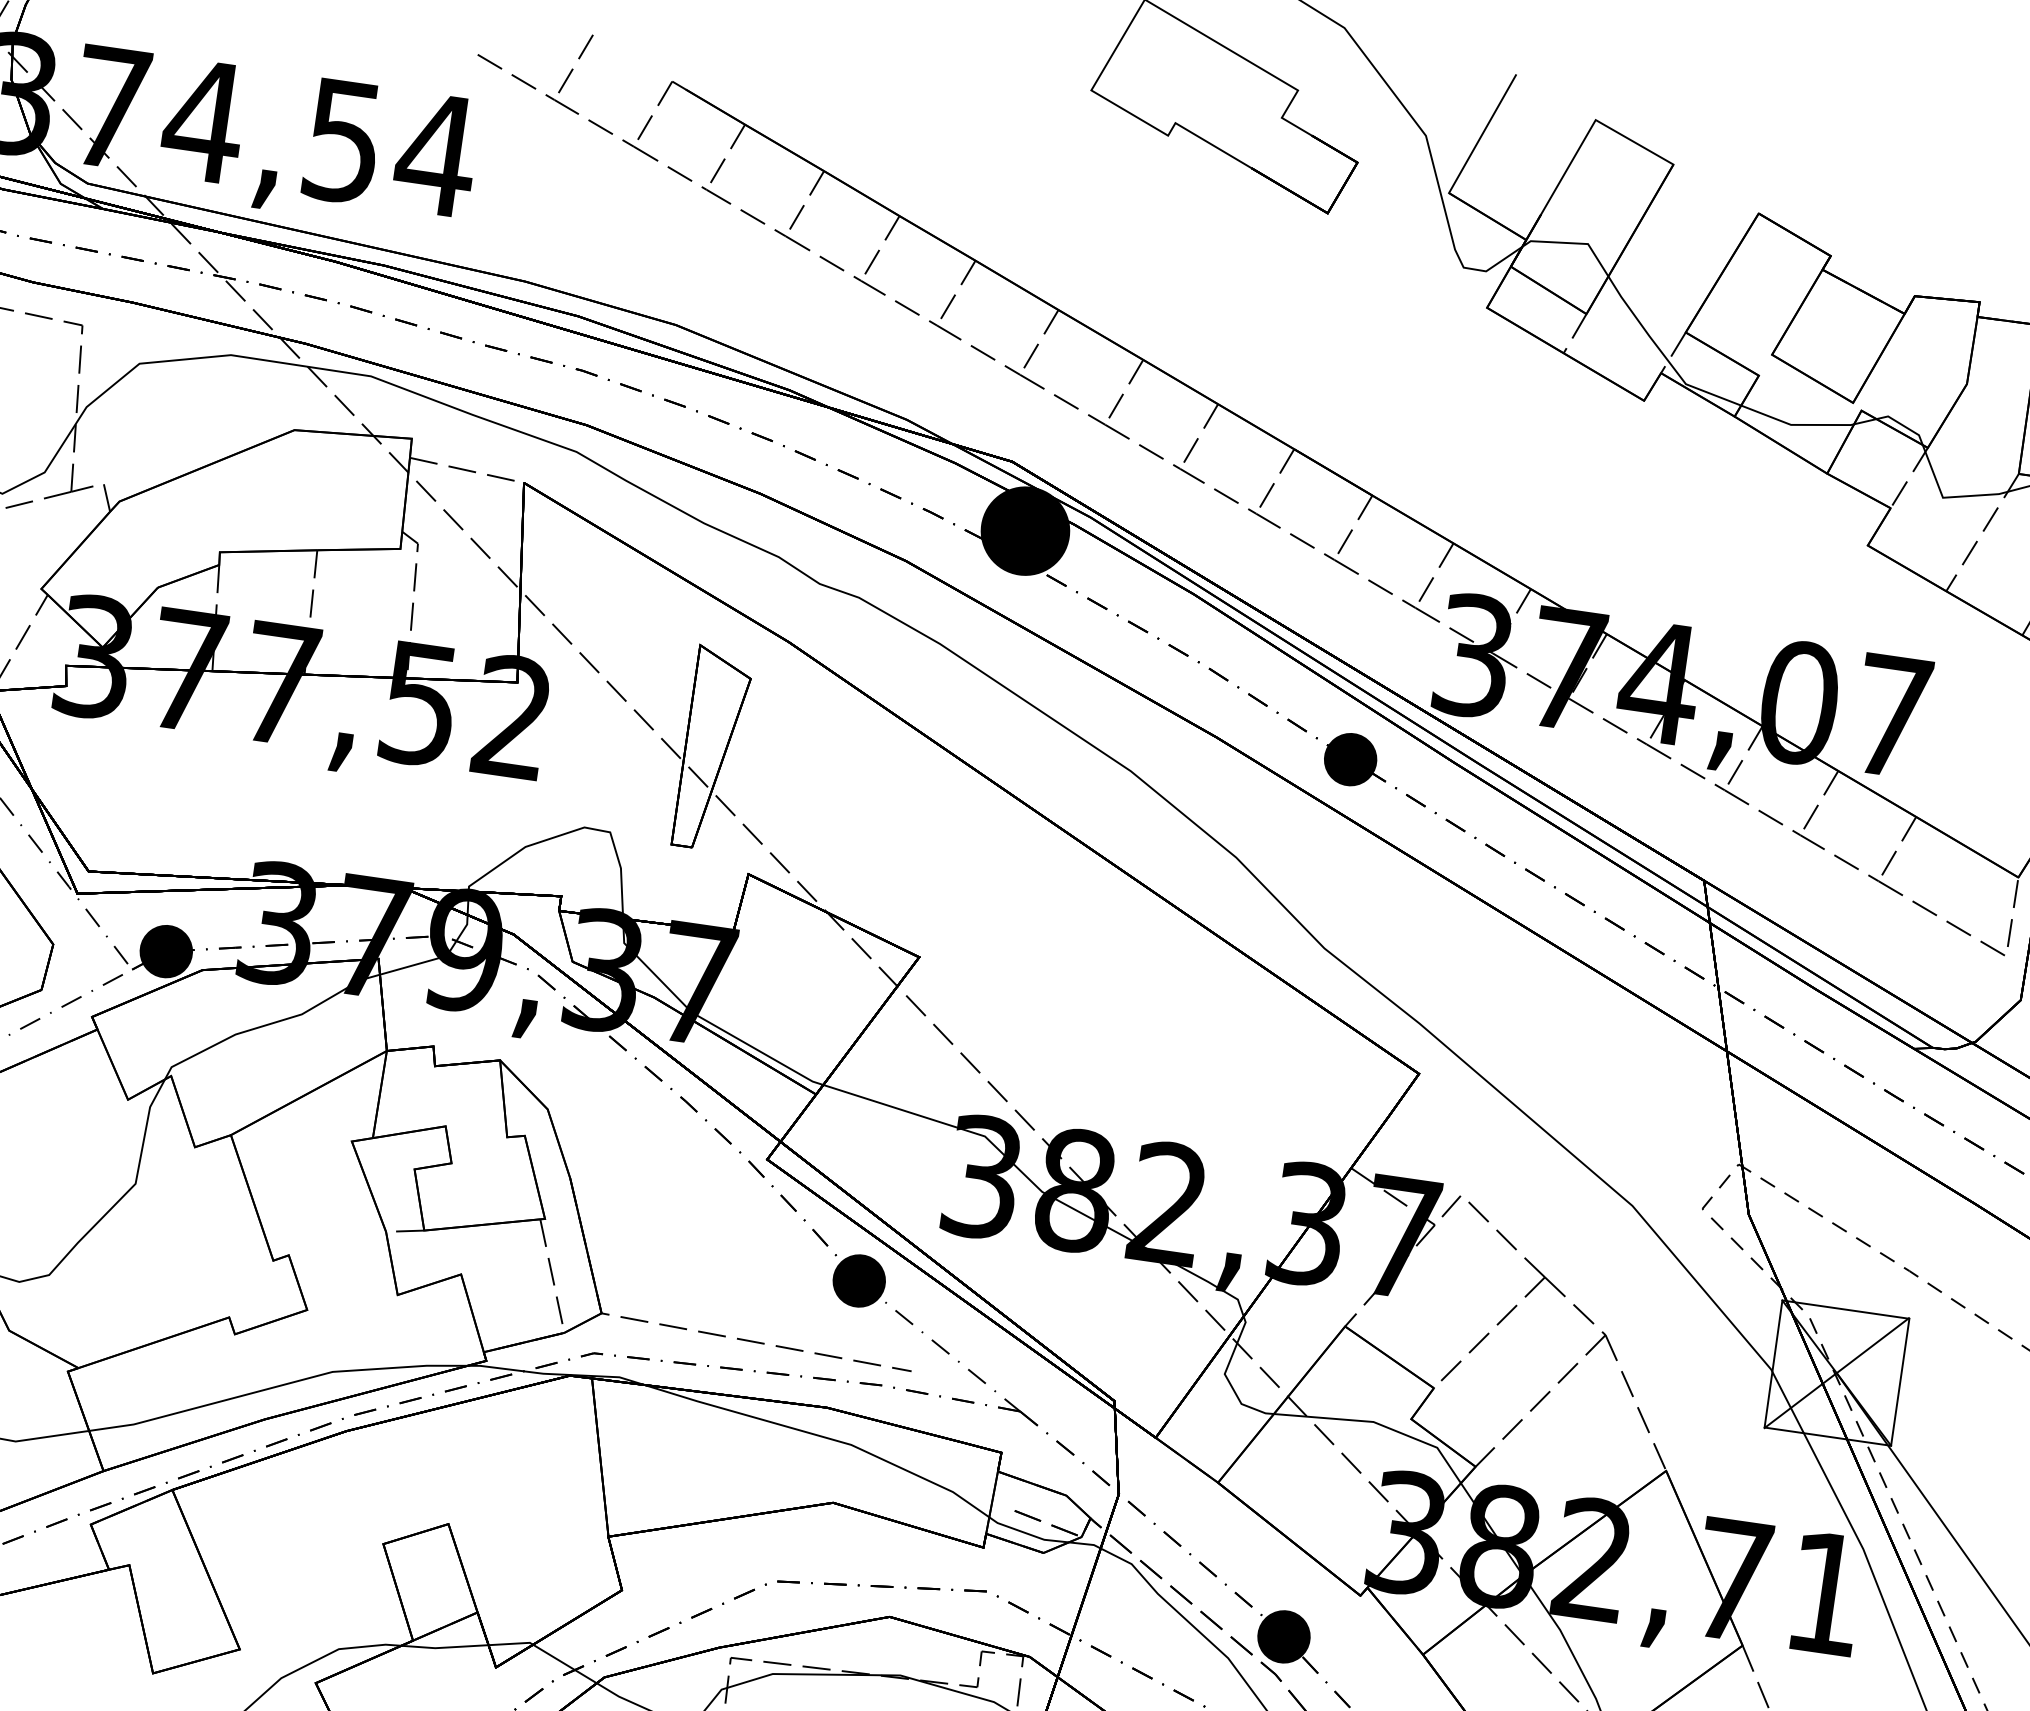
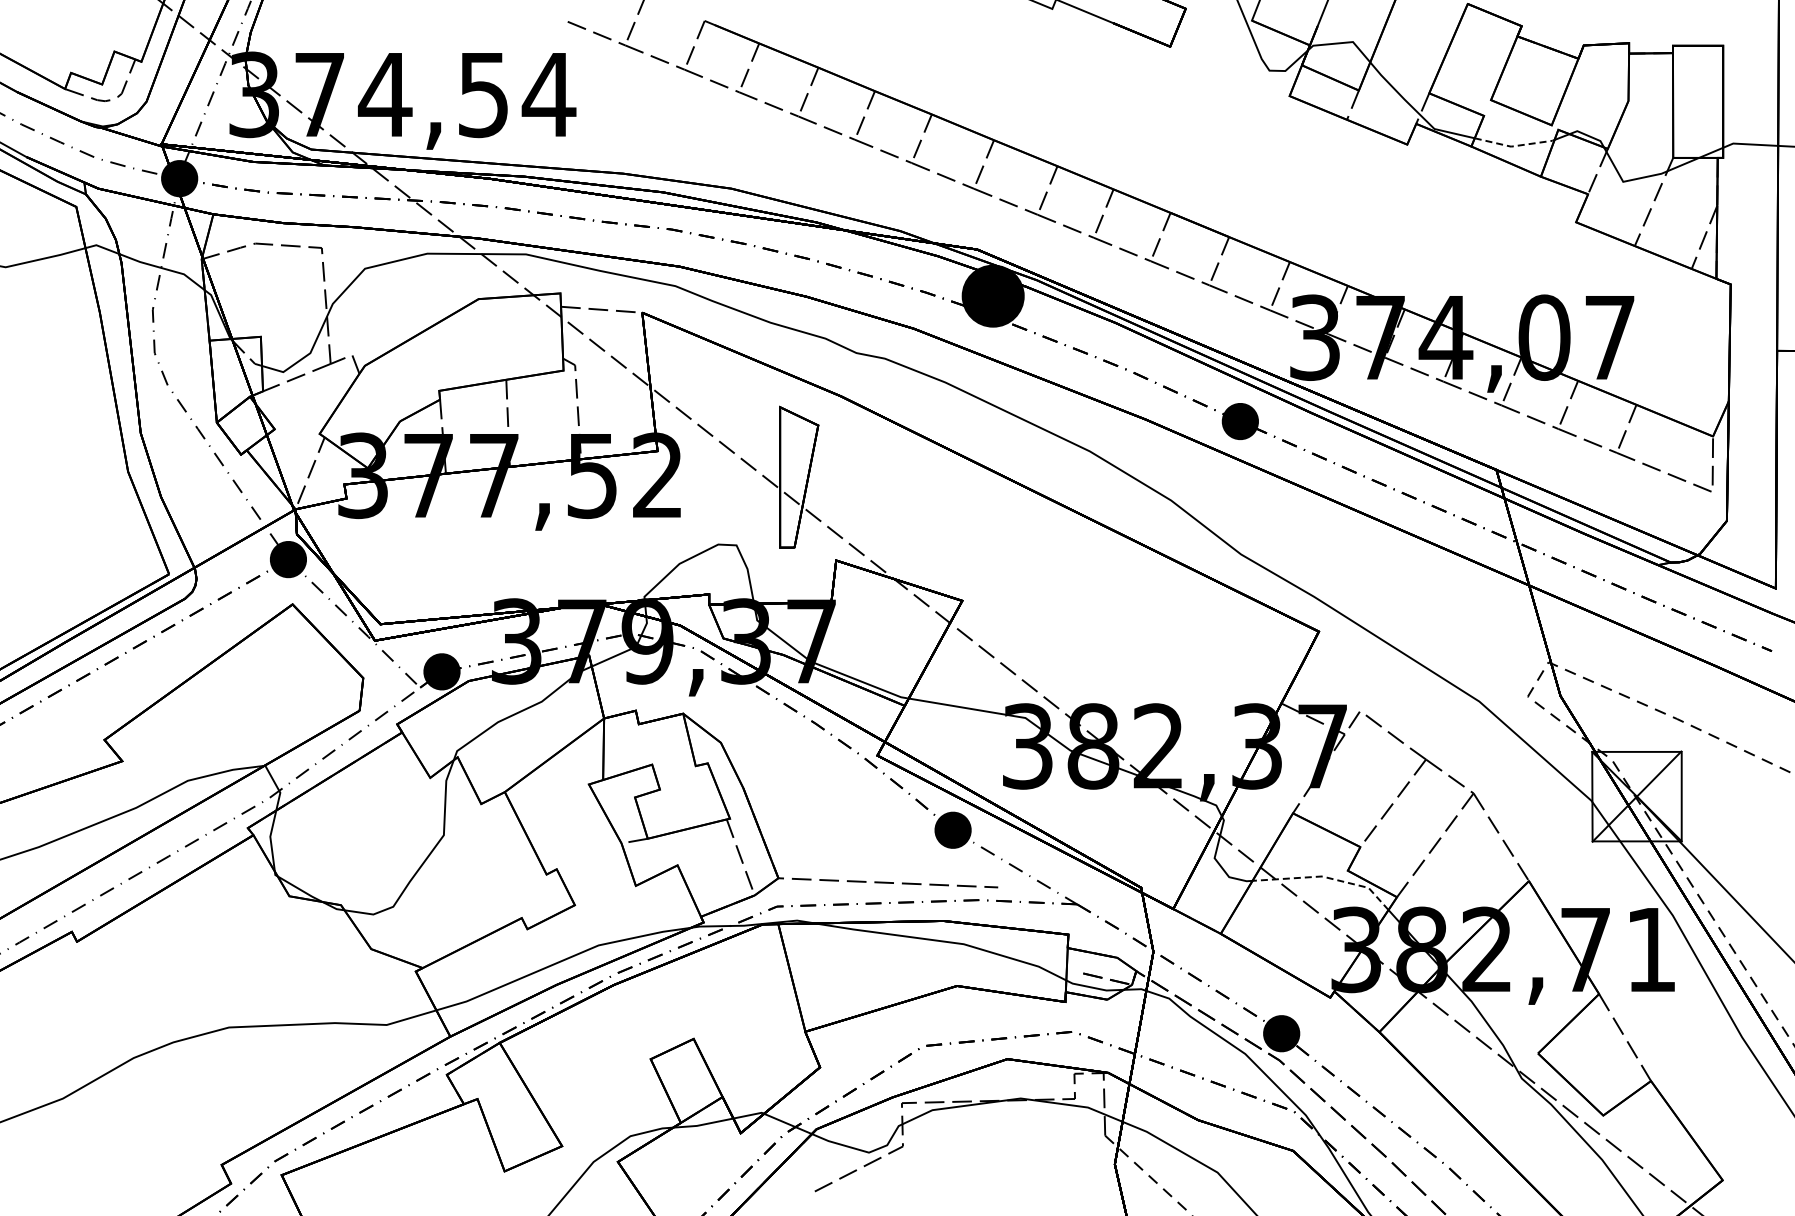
line: (1797, 425) -> (1515, 146), solid -> dashed
line: (1378, 1424) -> (1325, 877), solid -> dashed

